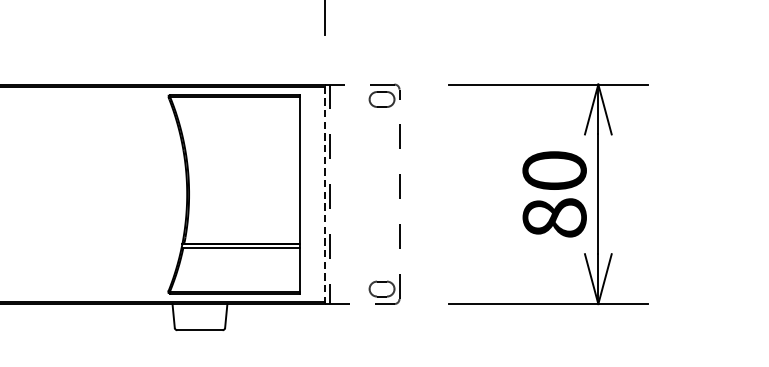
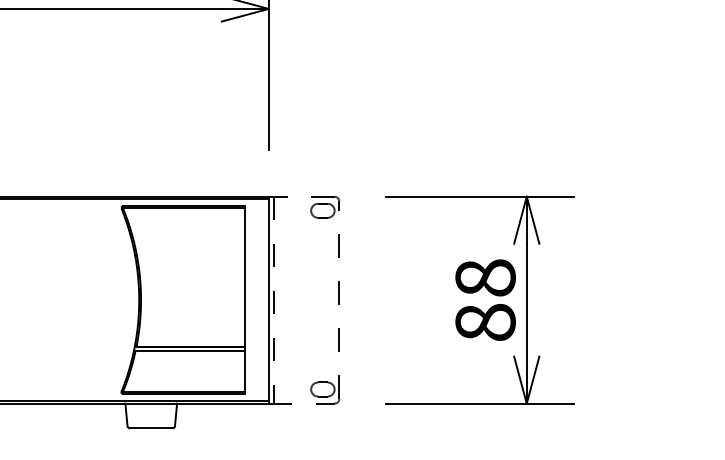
text: (554, 170) -> (485, 277), 80 -> 88
line: (324, 193) -> (268, 299), dashed -> solid

